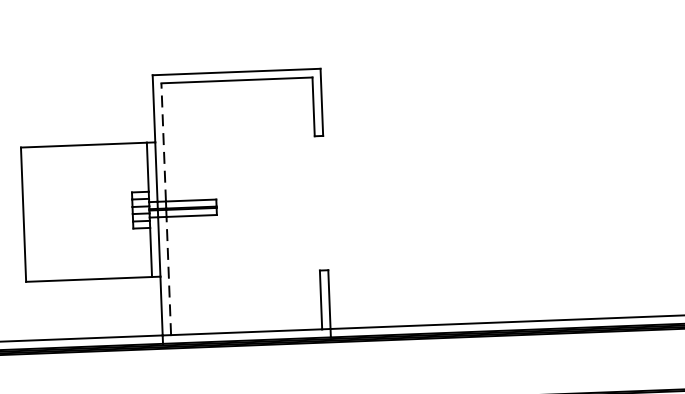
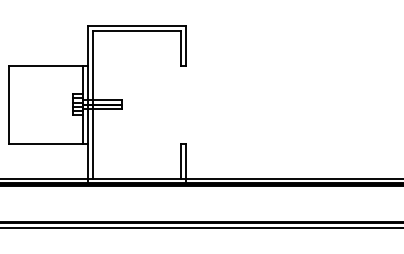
line: (163, 141) -> (92, 65), dashed -> solid
line: (168, 275) -> (92, 143), dashed -> solid

